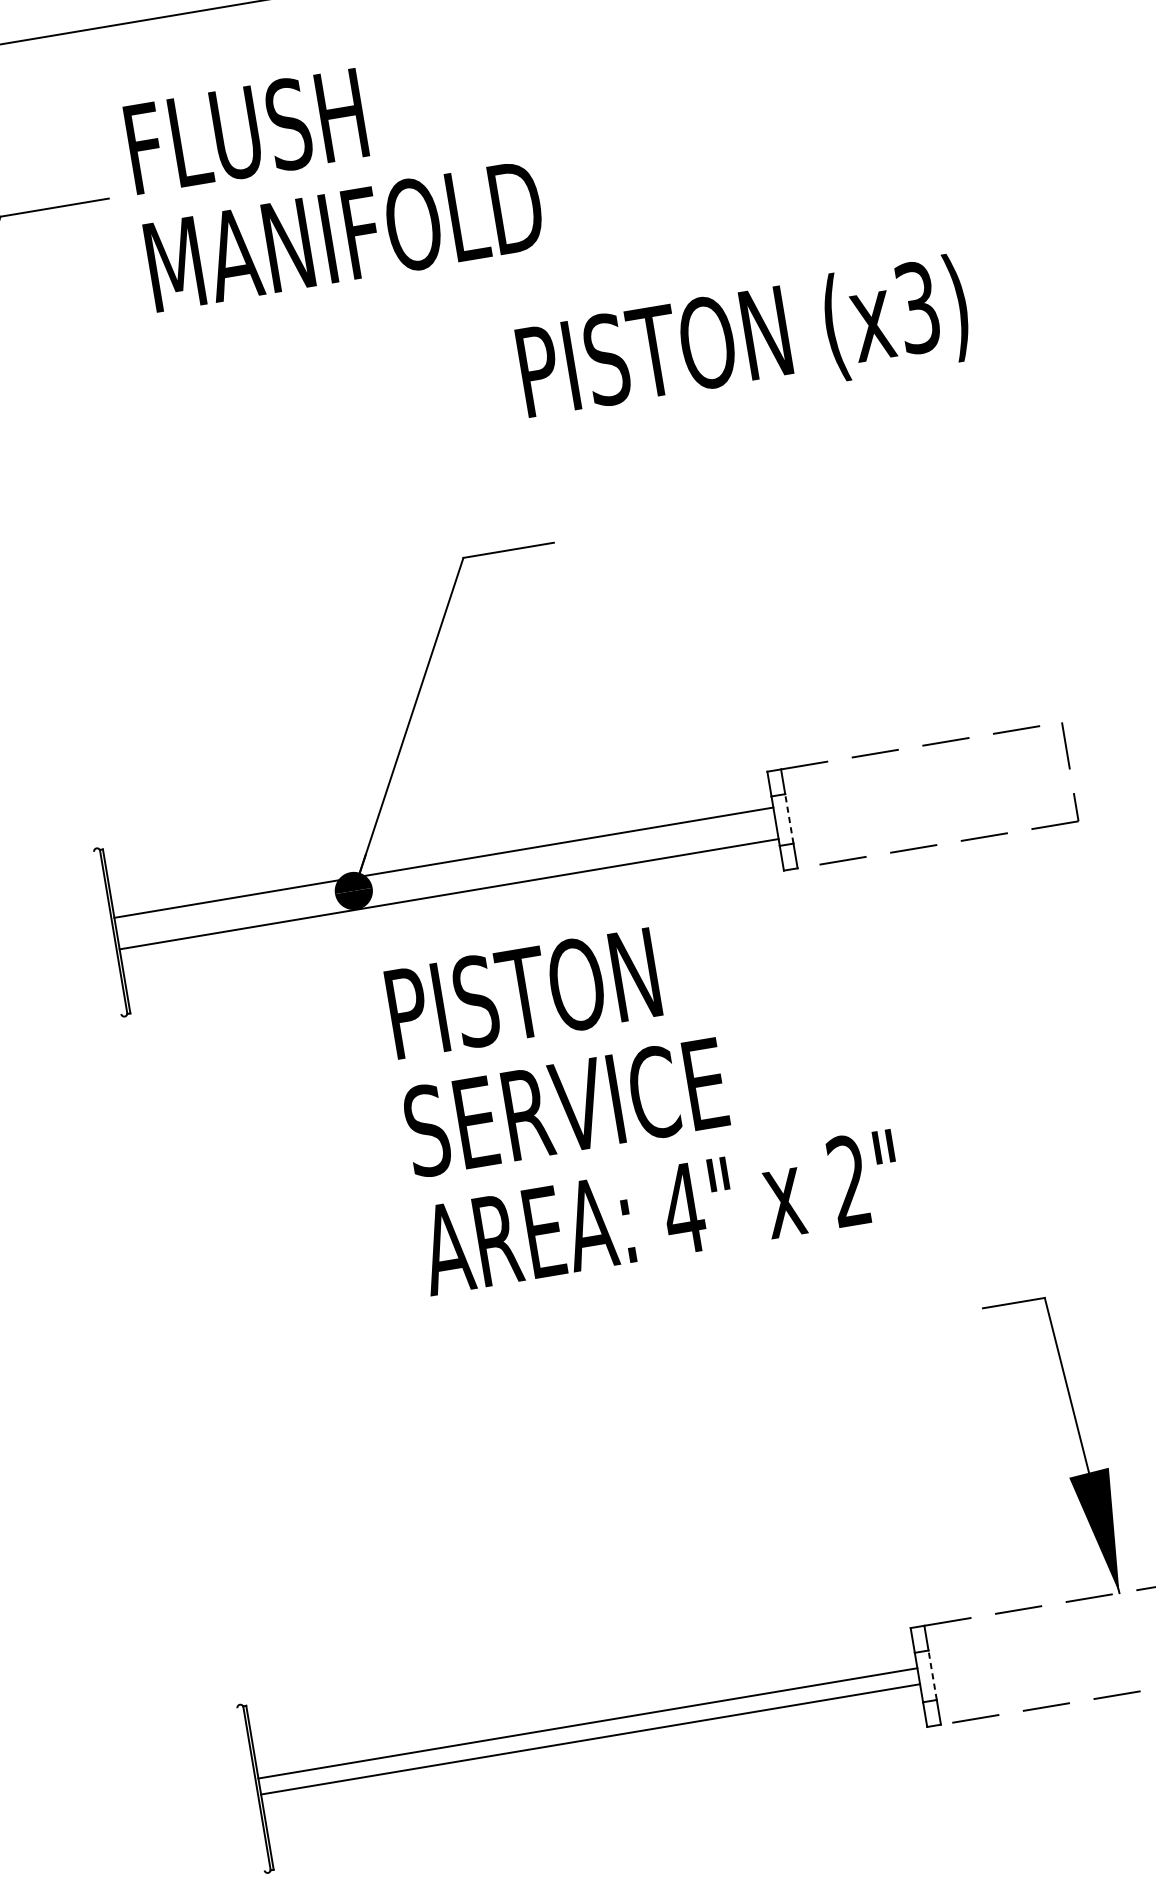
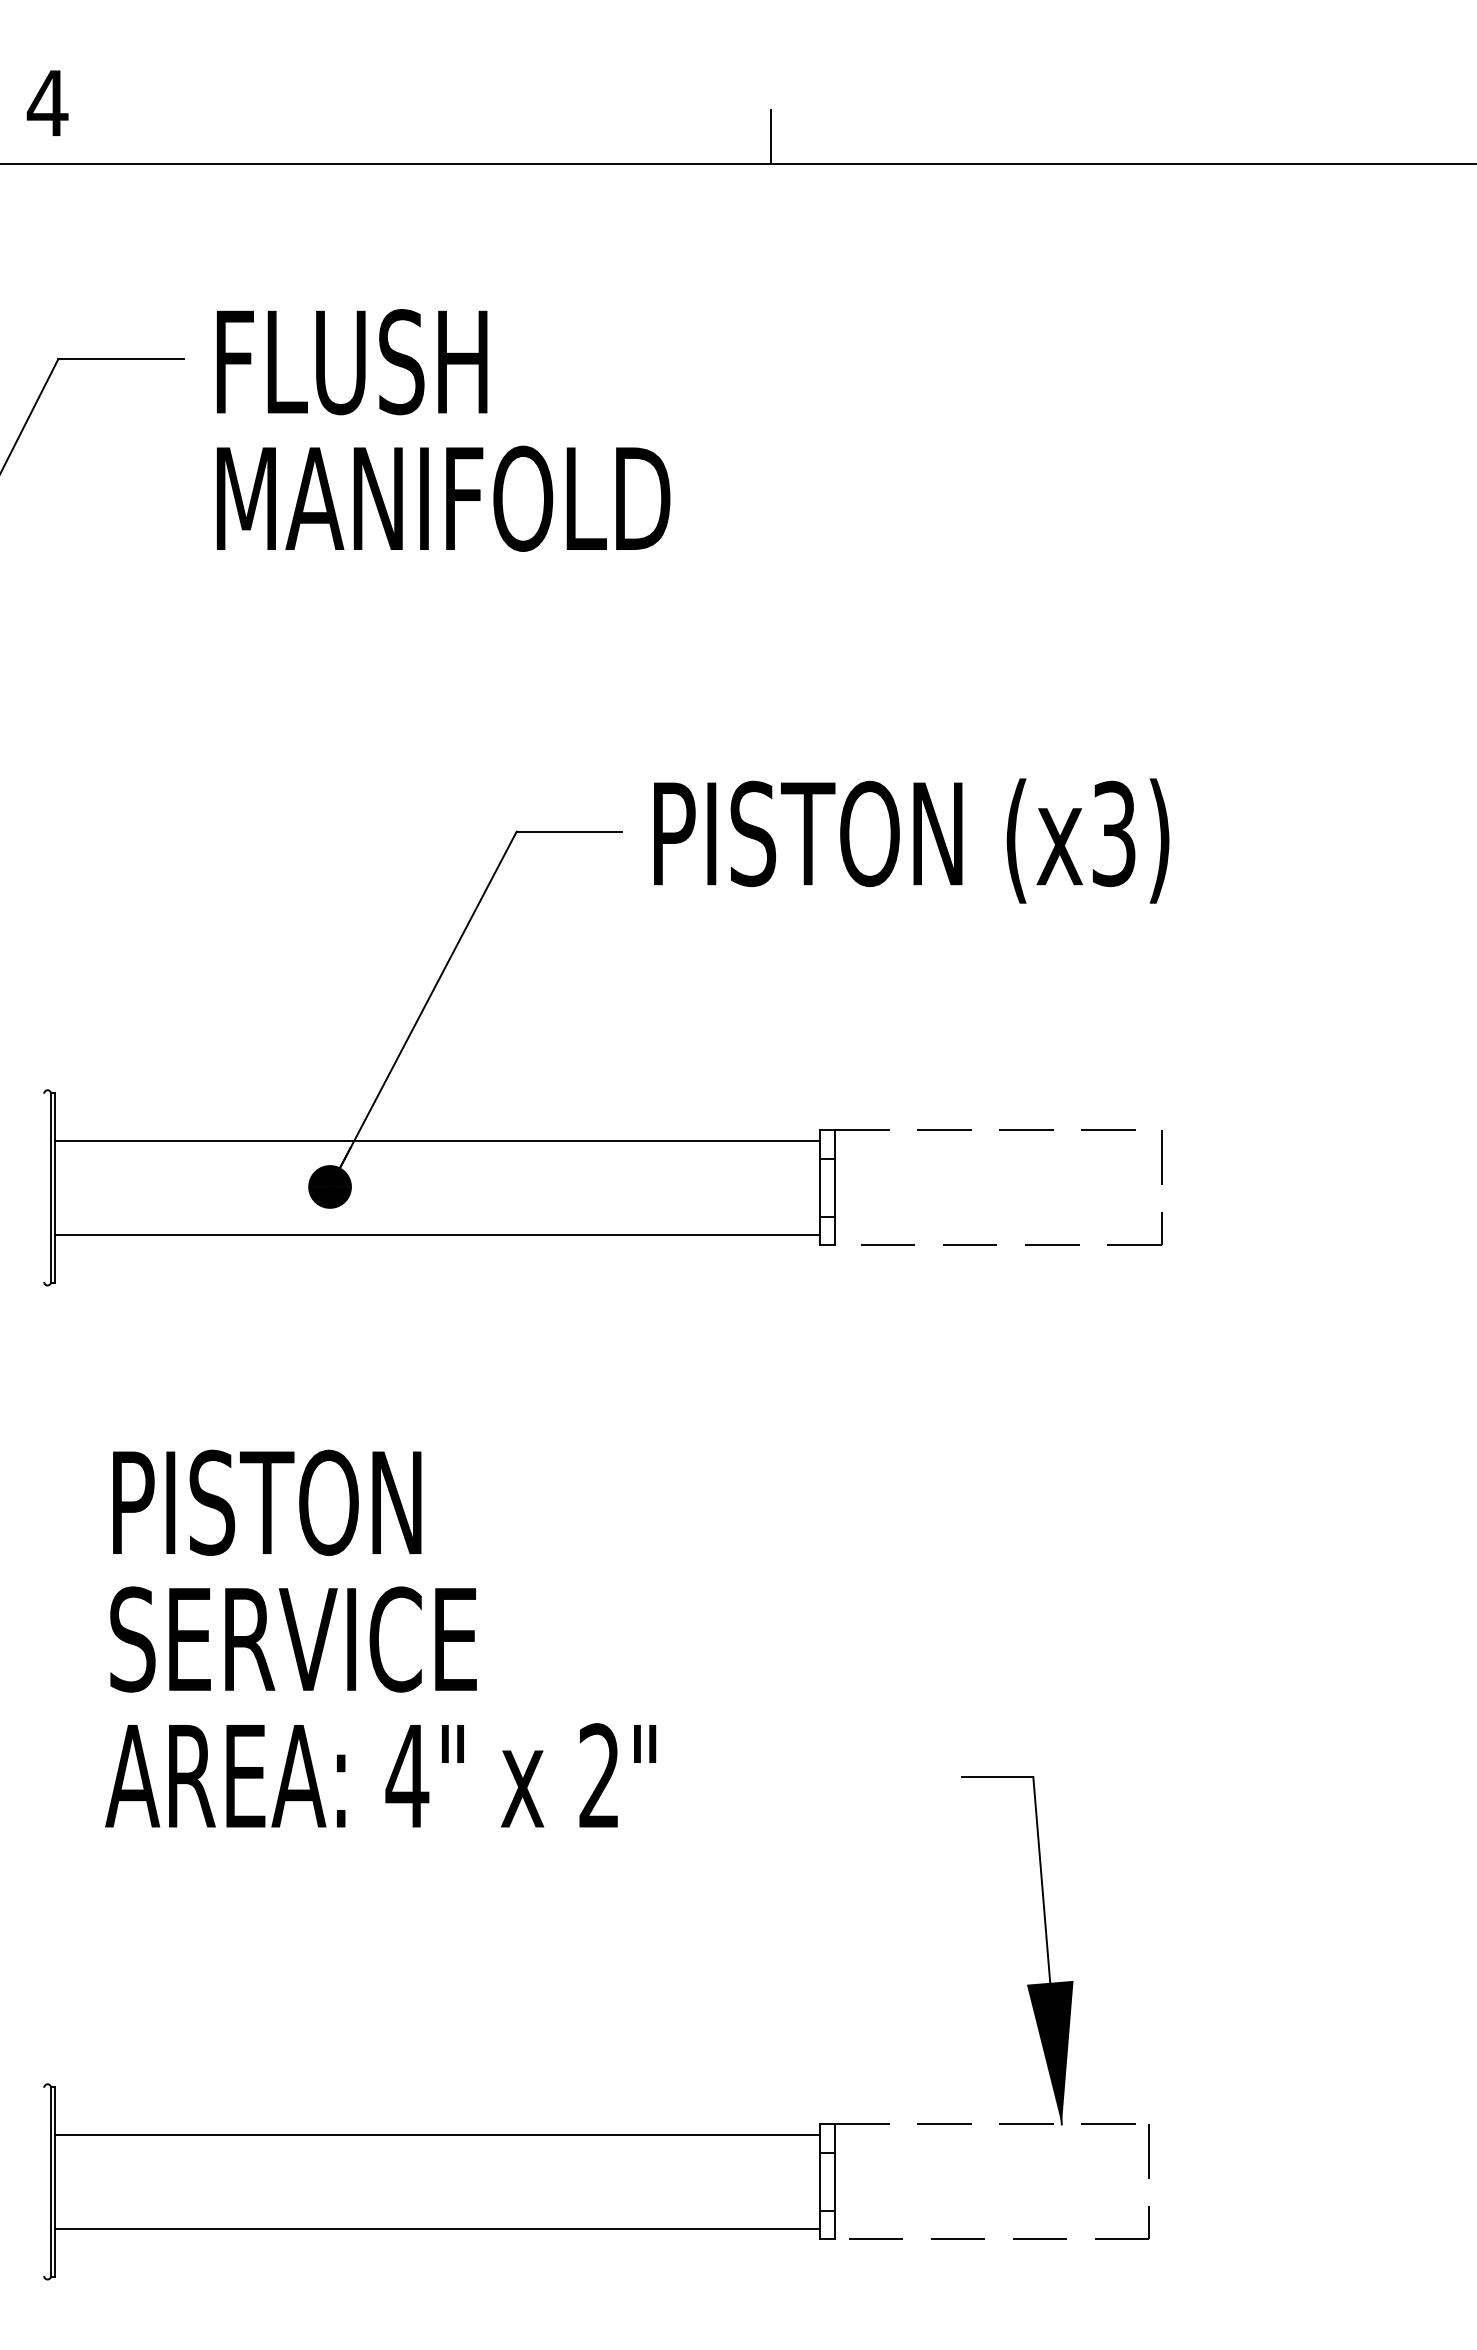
text: (334, 177) -> (443, 430), moved
text: (744, 342) -> (911, 840), moved
line: (789, 818) -> (835, 1187), dashed -> solid
line: (443, 863) -> (436, 1235), moved
line: (448, 894) -> (436, 1140), moved
text: (640, 1094) -> (380, 1638), moved
line: (932, 1674) -> (835, 2181), dashed -> solid
line: (587, 1723) -> (436, 2229), moved
line: (590, 1739) -> (436, 2134), moved

